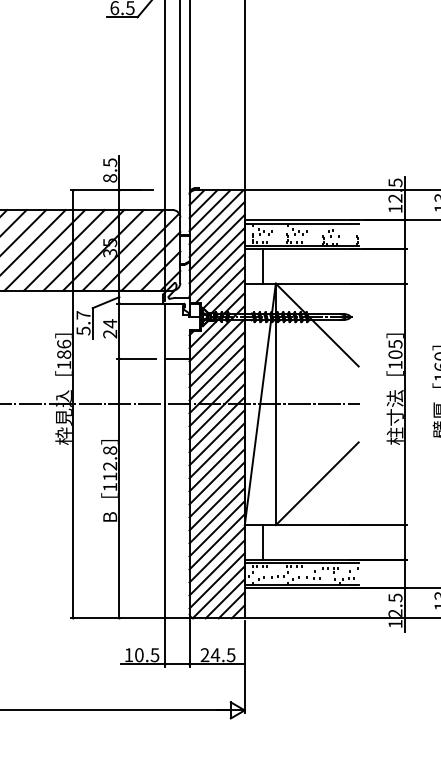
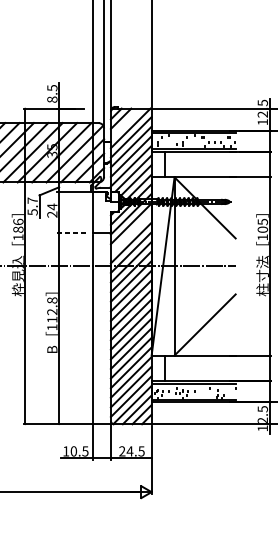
line: (209, 210) -> (125, 123), removed
line: (136, 358) -> (71, 232), solid -> dashed
line: (216, 359) -> (130, 233), removed

